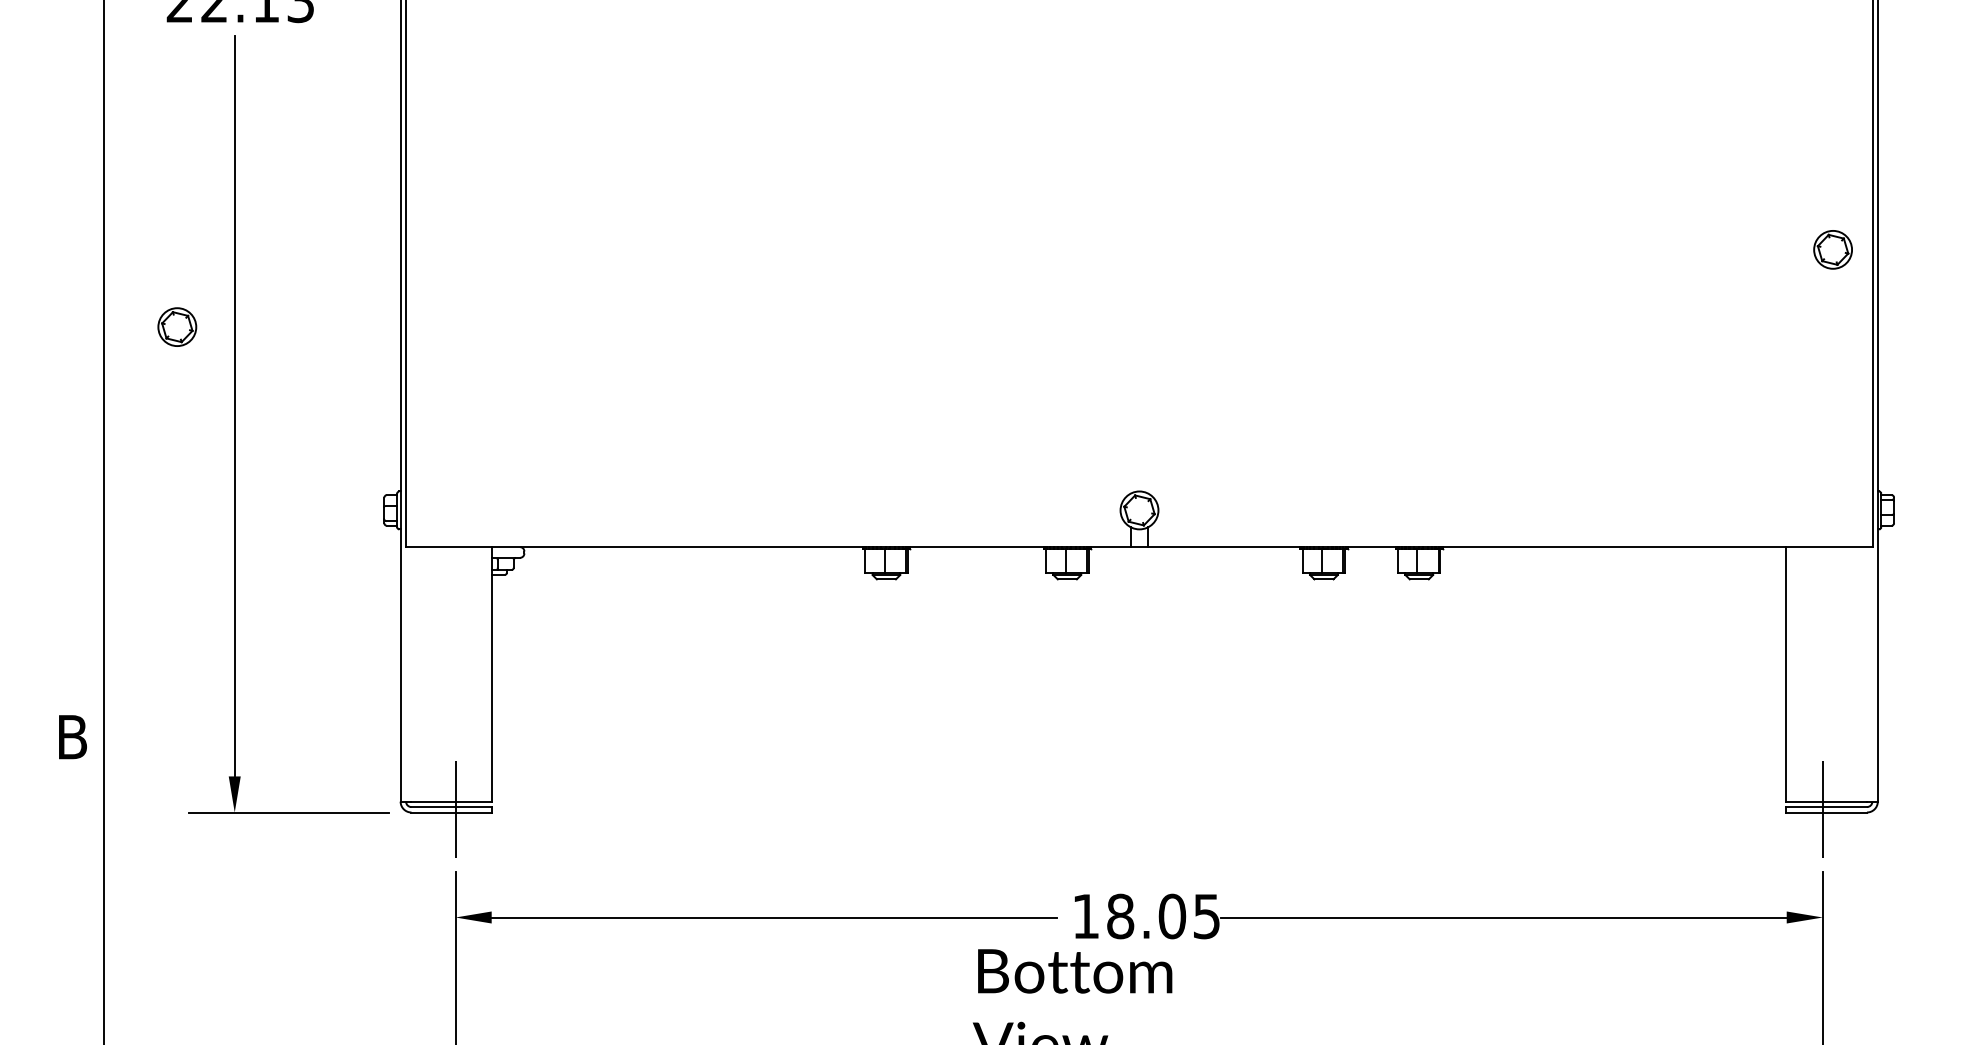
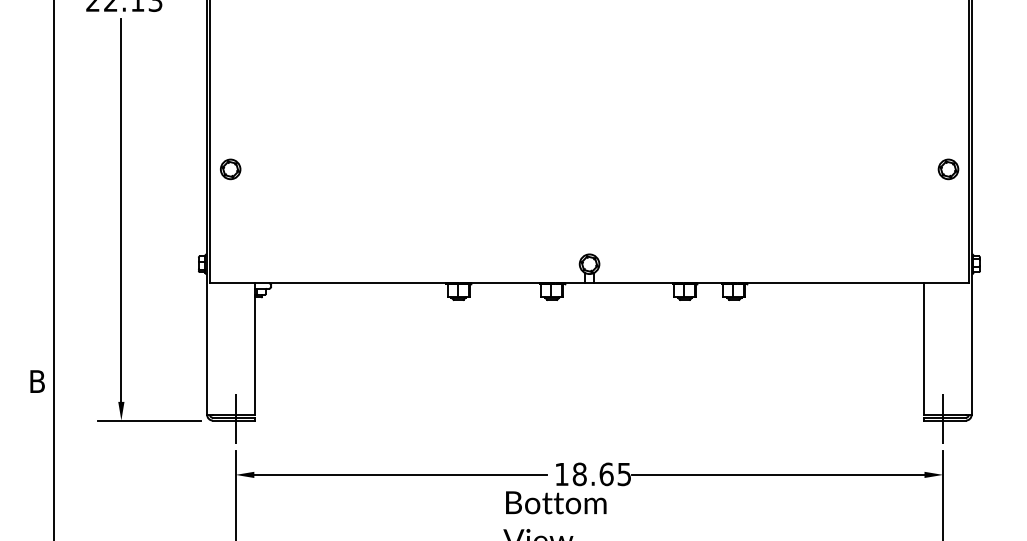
part: (1833, 250) -> (948, 169), moved
part: (177, 327) -> (230, 169), moved
text: (1172, 914) -> (606, 473), 18.05 -> 18.65

